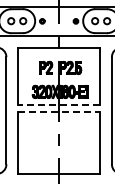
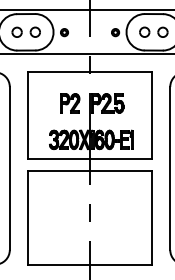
line: (59, 104) -> (90, 159), dashed -> solid
line: (59, 112) -> (90, 171), dashed -> solid

